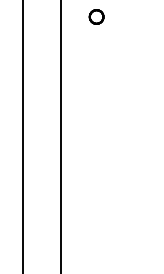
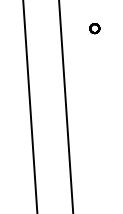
part: (96, 16) -> (94, 28), size x0.7

